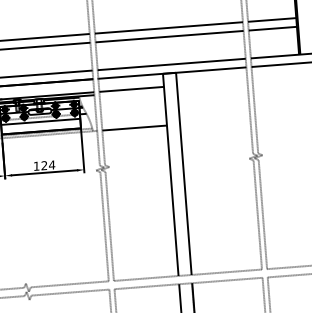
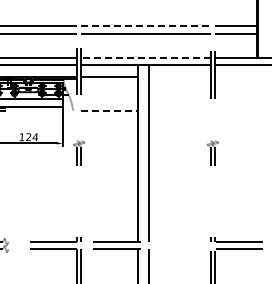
line: (168, 27) -> (145, 25), solid -> dashed
line: (171, 64) -> (145, 57), solid -> dashed
line: (135, 127) -> (110, 110), solid -> dashed

